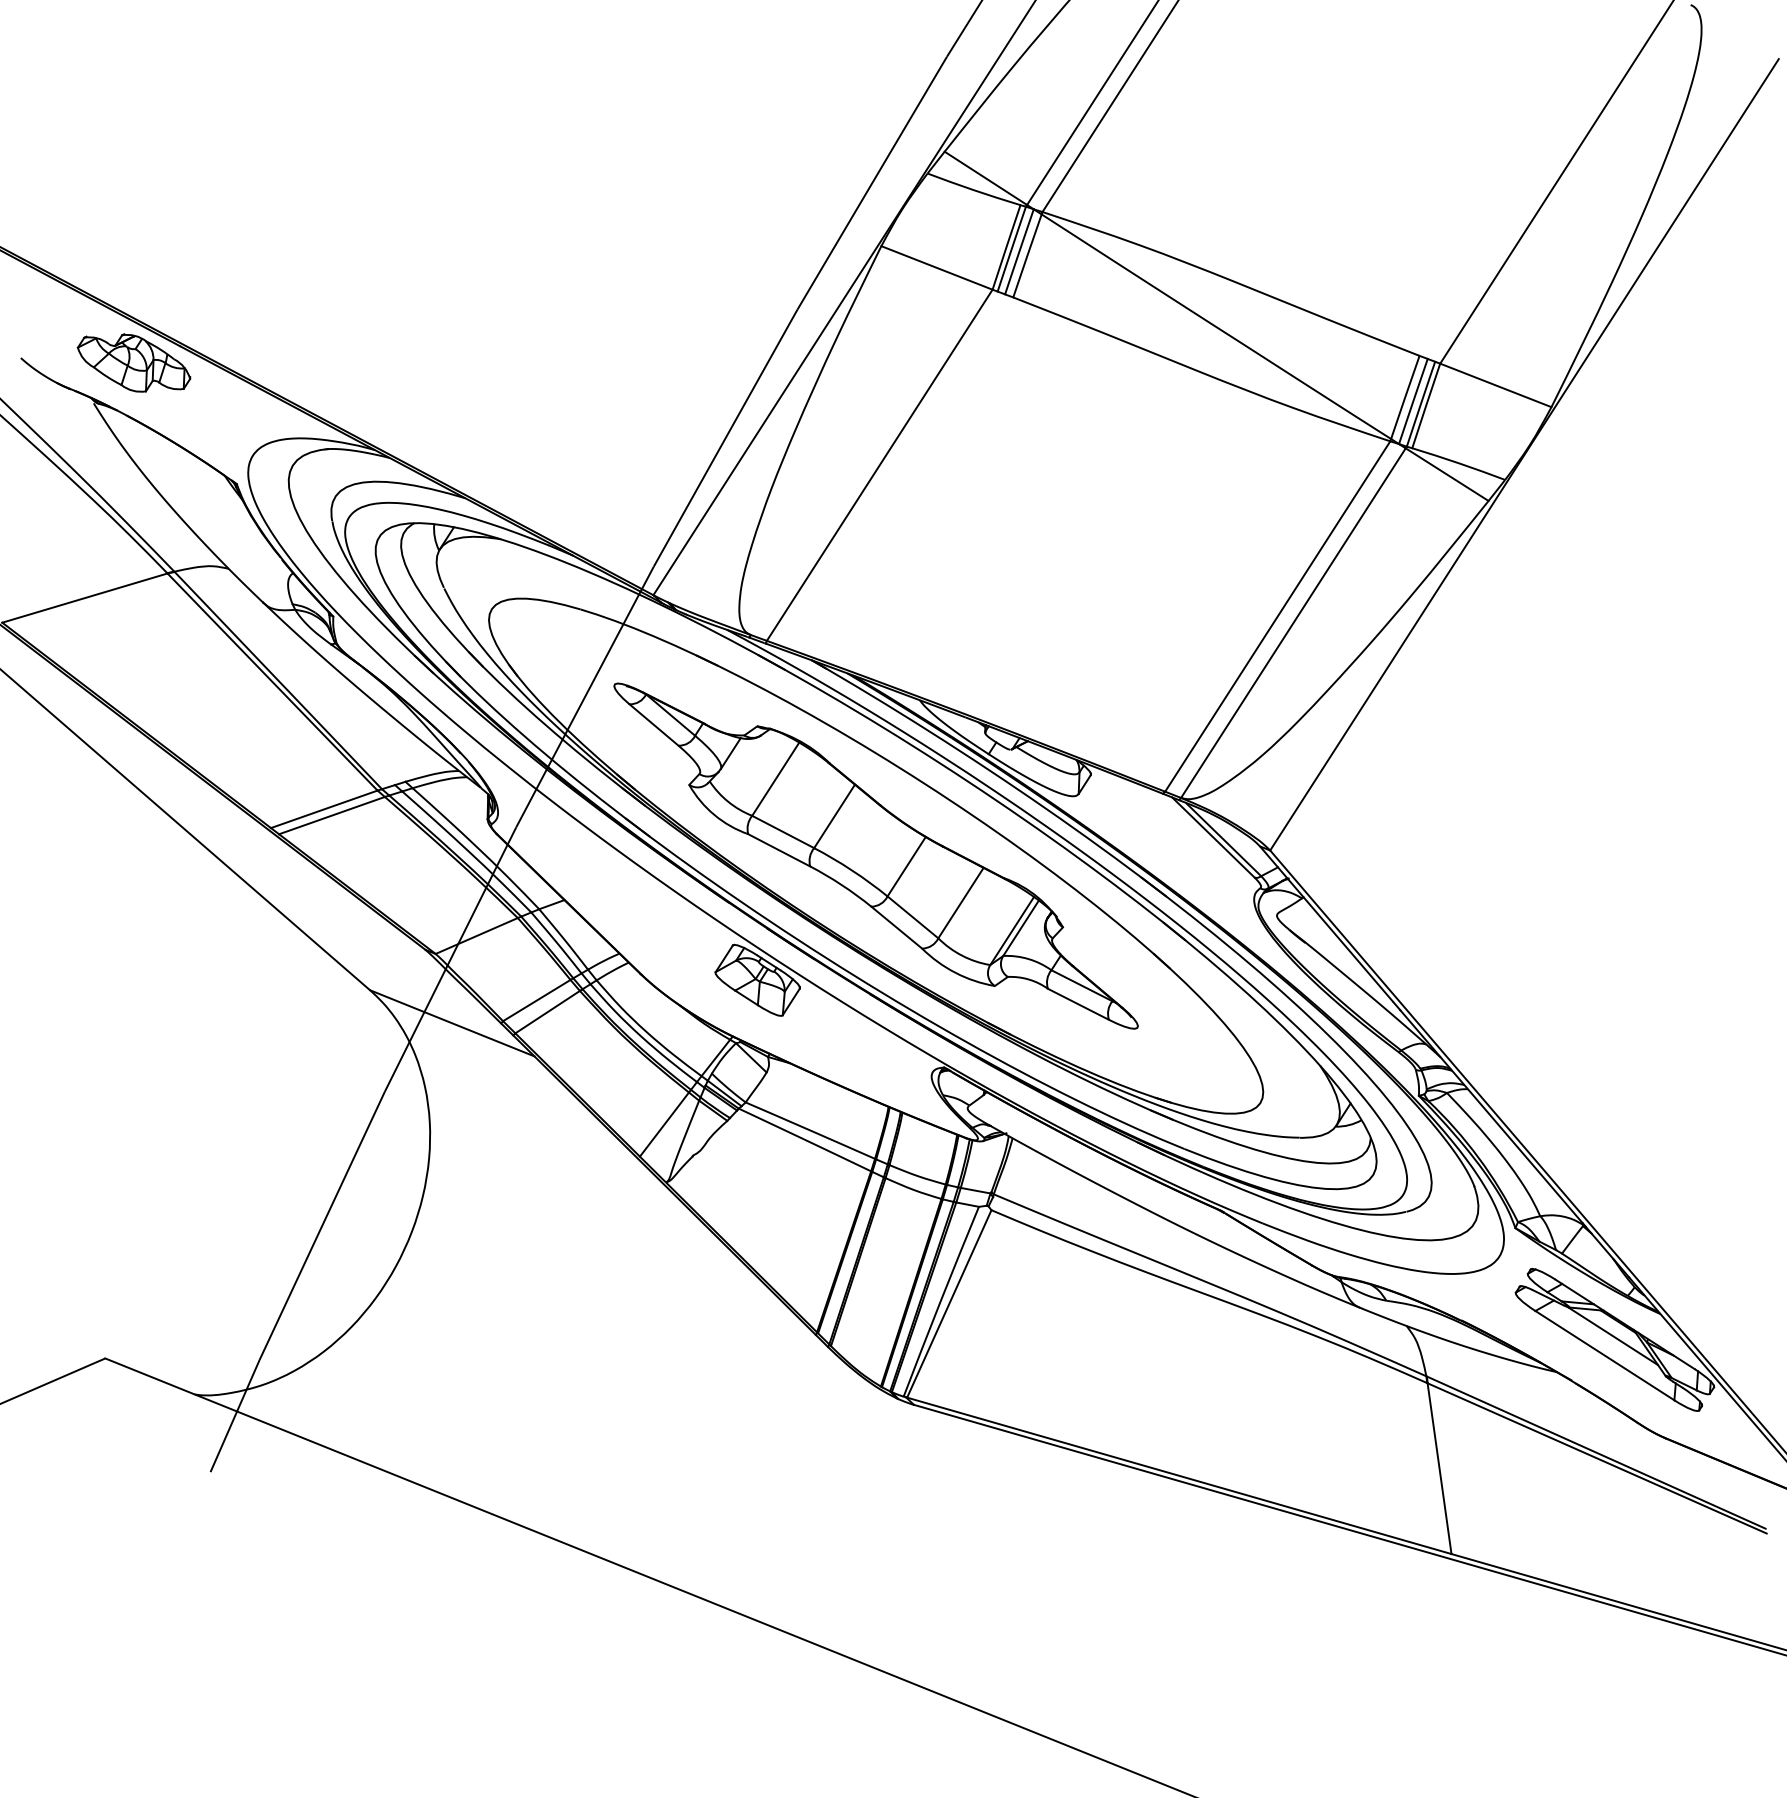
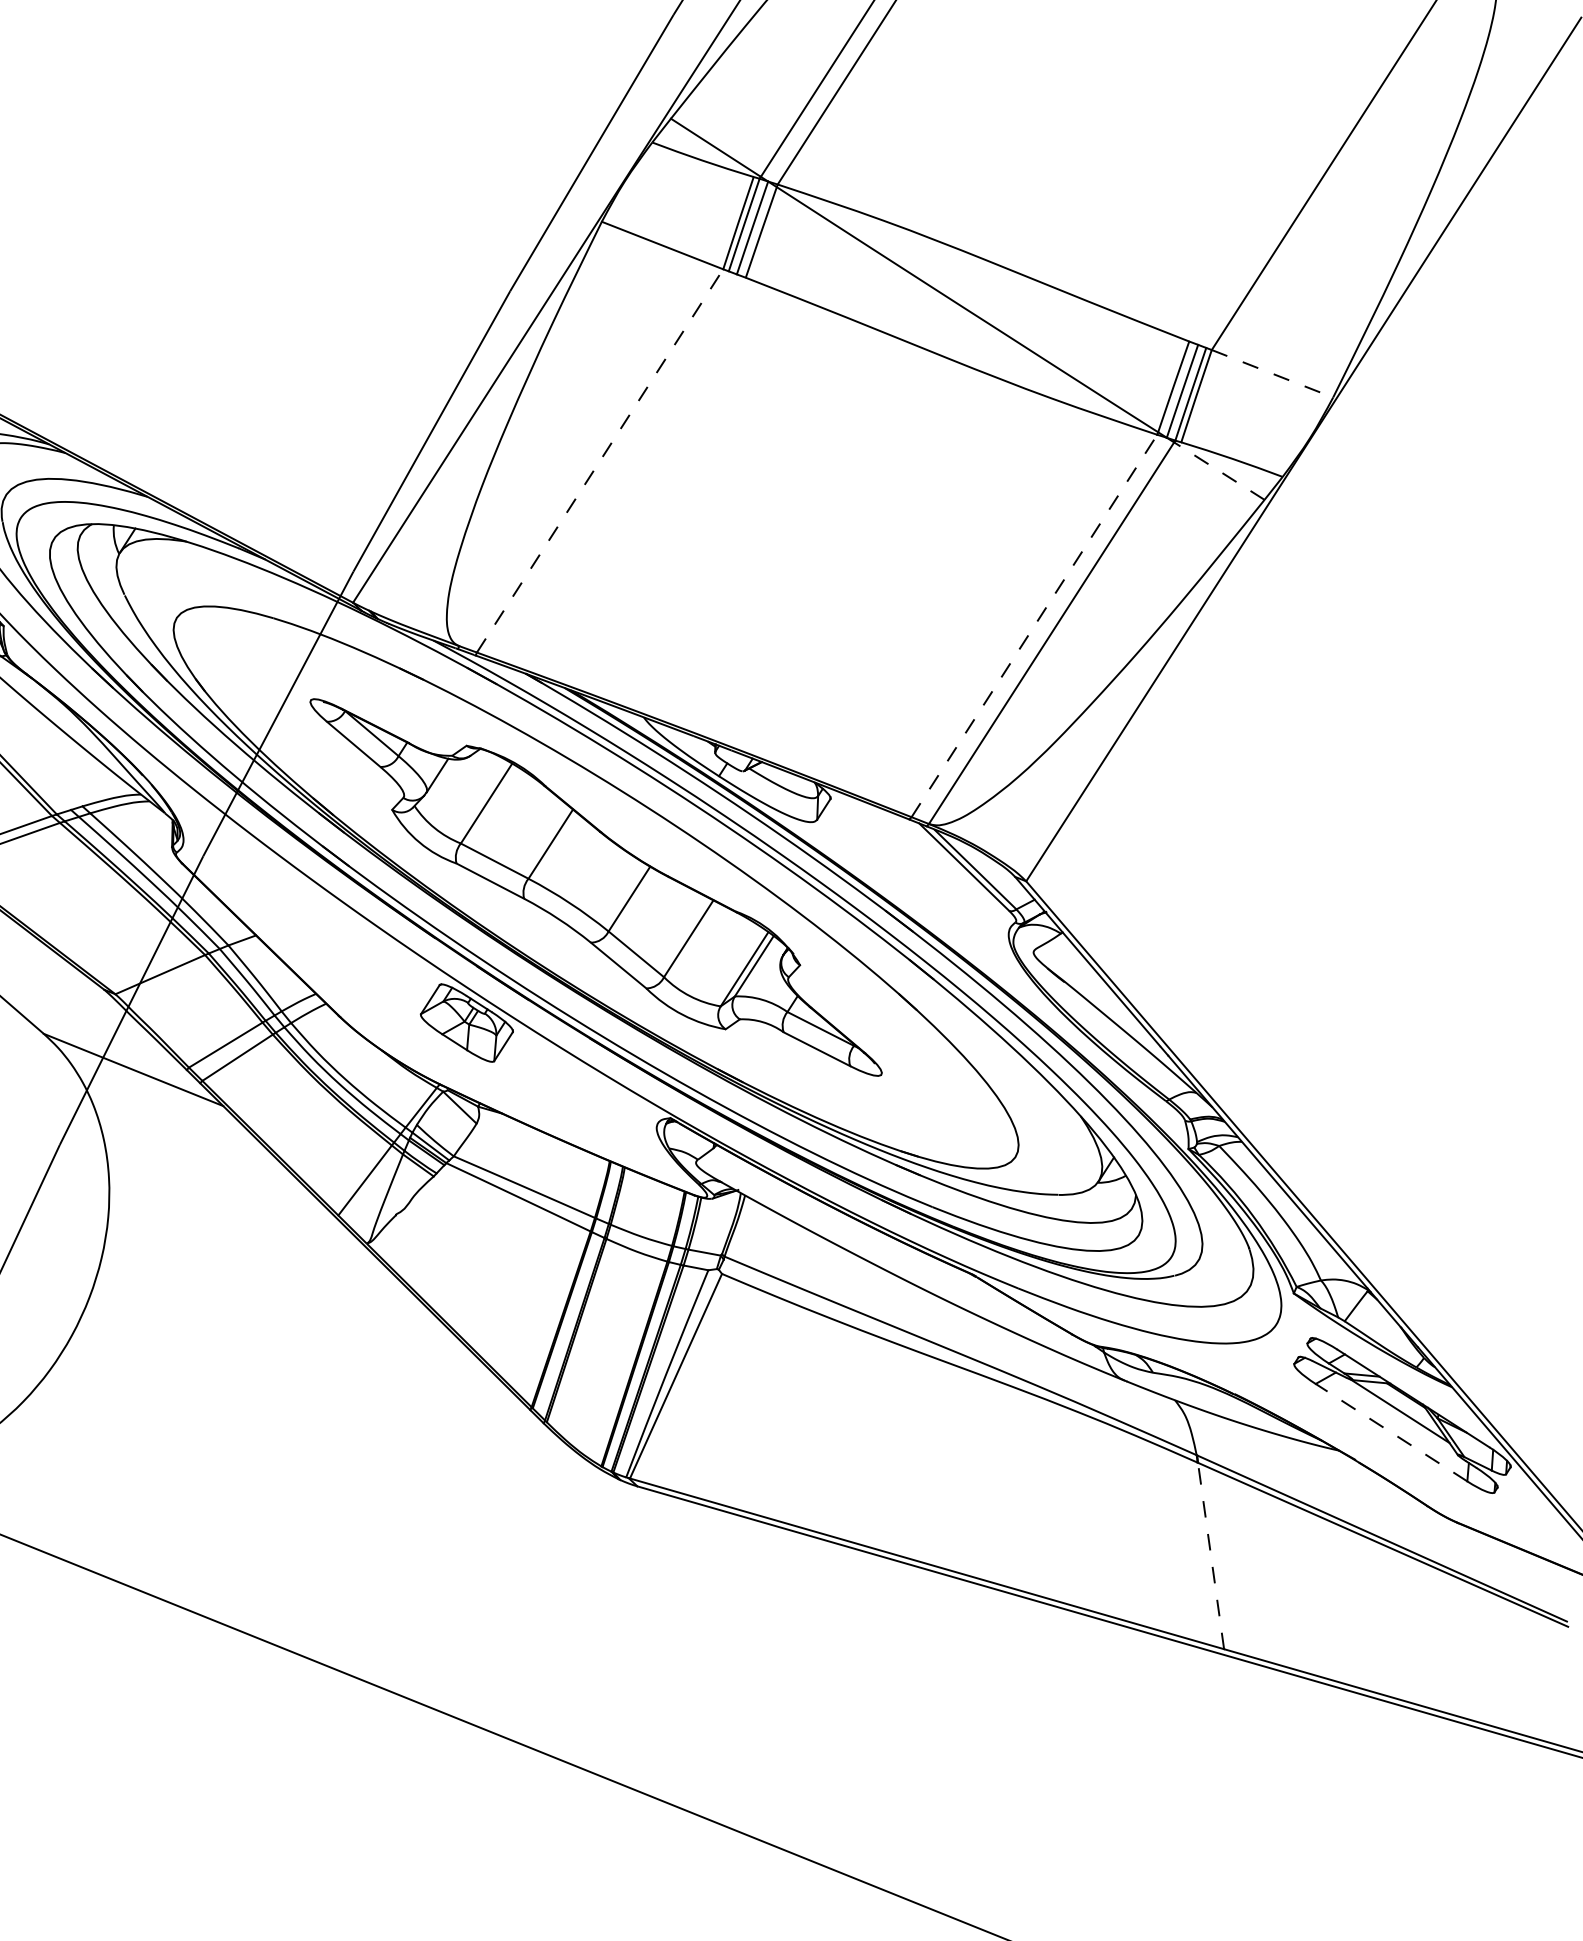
line: (1495, 385) -> (1272, 373), solid -> dashed
line: (879, 465) -> (599, 461), solid -> dashed
line: (1446, 474) -> (1218, 470), solid -> dashed
line: (1278, 616) -> (1035, 625), solid -> dashed
line: (1604, 1355) -> (1391, 1432), solid -> dashed
line: (1439, 1468) -> (1211, 1555), solid -> dashed

